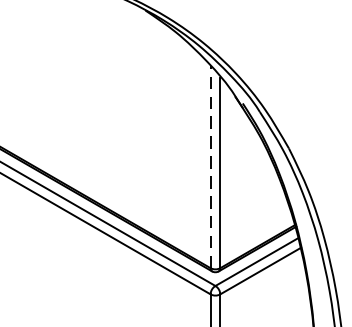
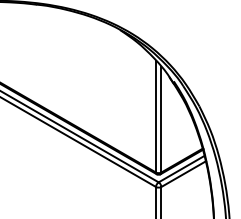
line: (211, 166) -> (156, 116), dashed -> solid

